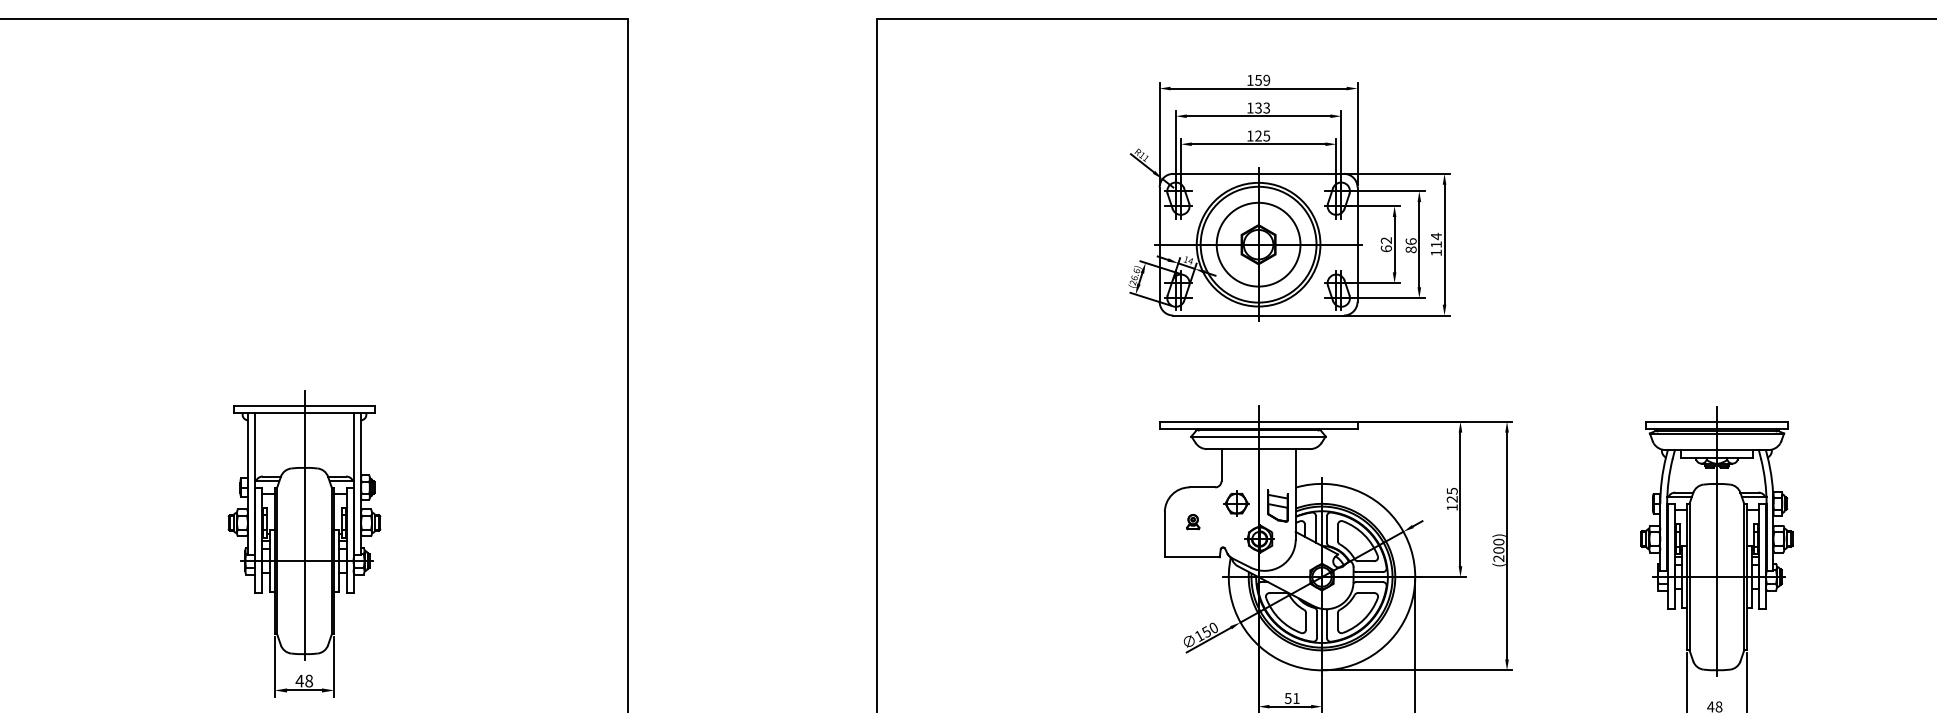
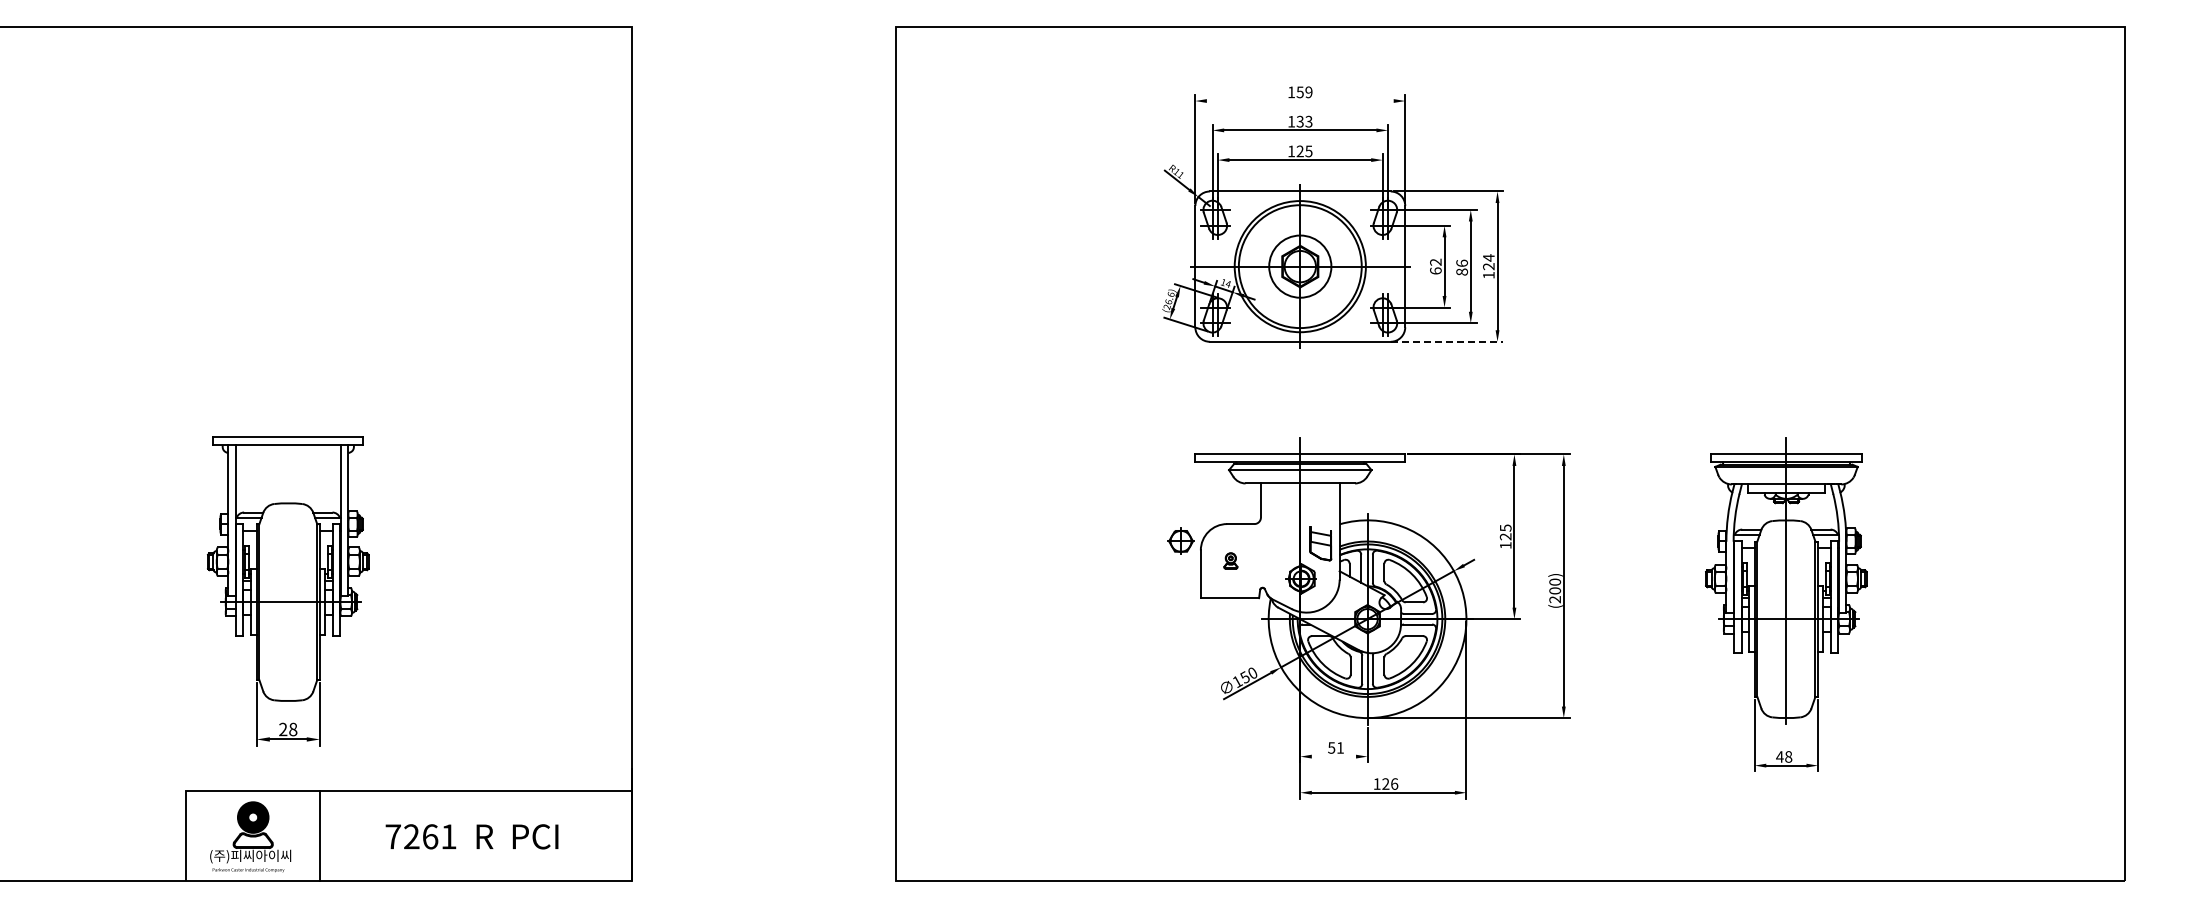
line: (1257, 88) -> (1299, 101), removed
circle: (1257, 244) -> (1299, 266), size x0.7
text: (1436, 244) -> (1488, 266), 114 -> 124
line: (1397, 315) -> (1447, 341), solid -> dashed
part: (1236, 502) -> (1180, 540), moved
line: (304, 524) -> (288, 563), removed
text: (299, 681) -> (282, 729), 48 -> 28
line: (1289, 706) -> (1333, 756), removed

